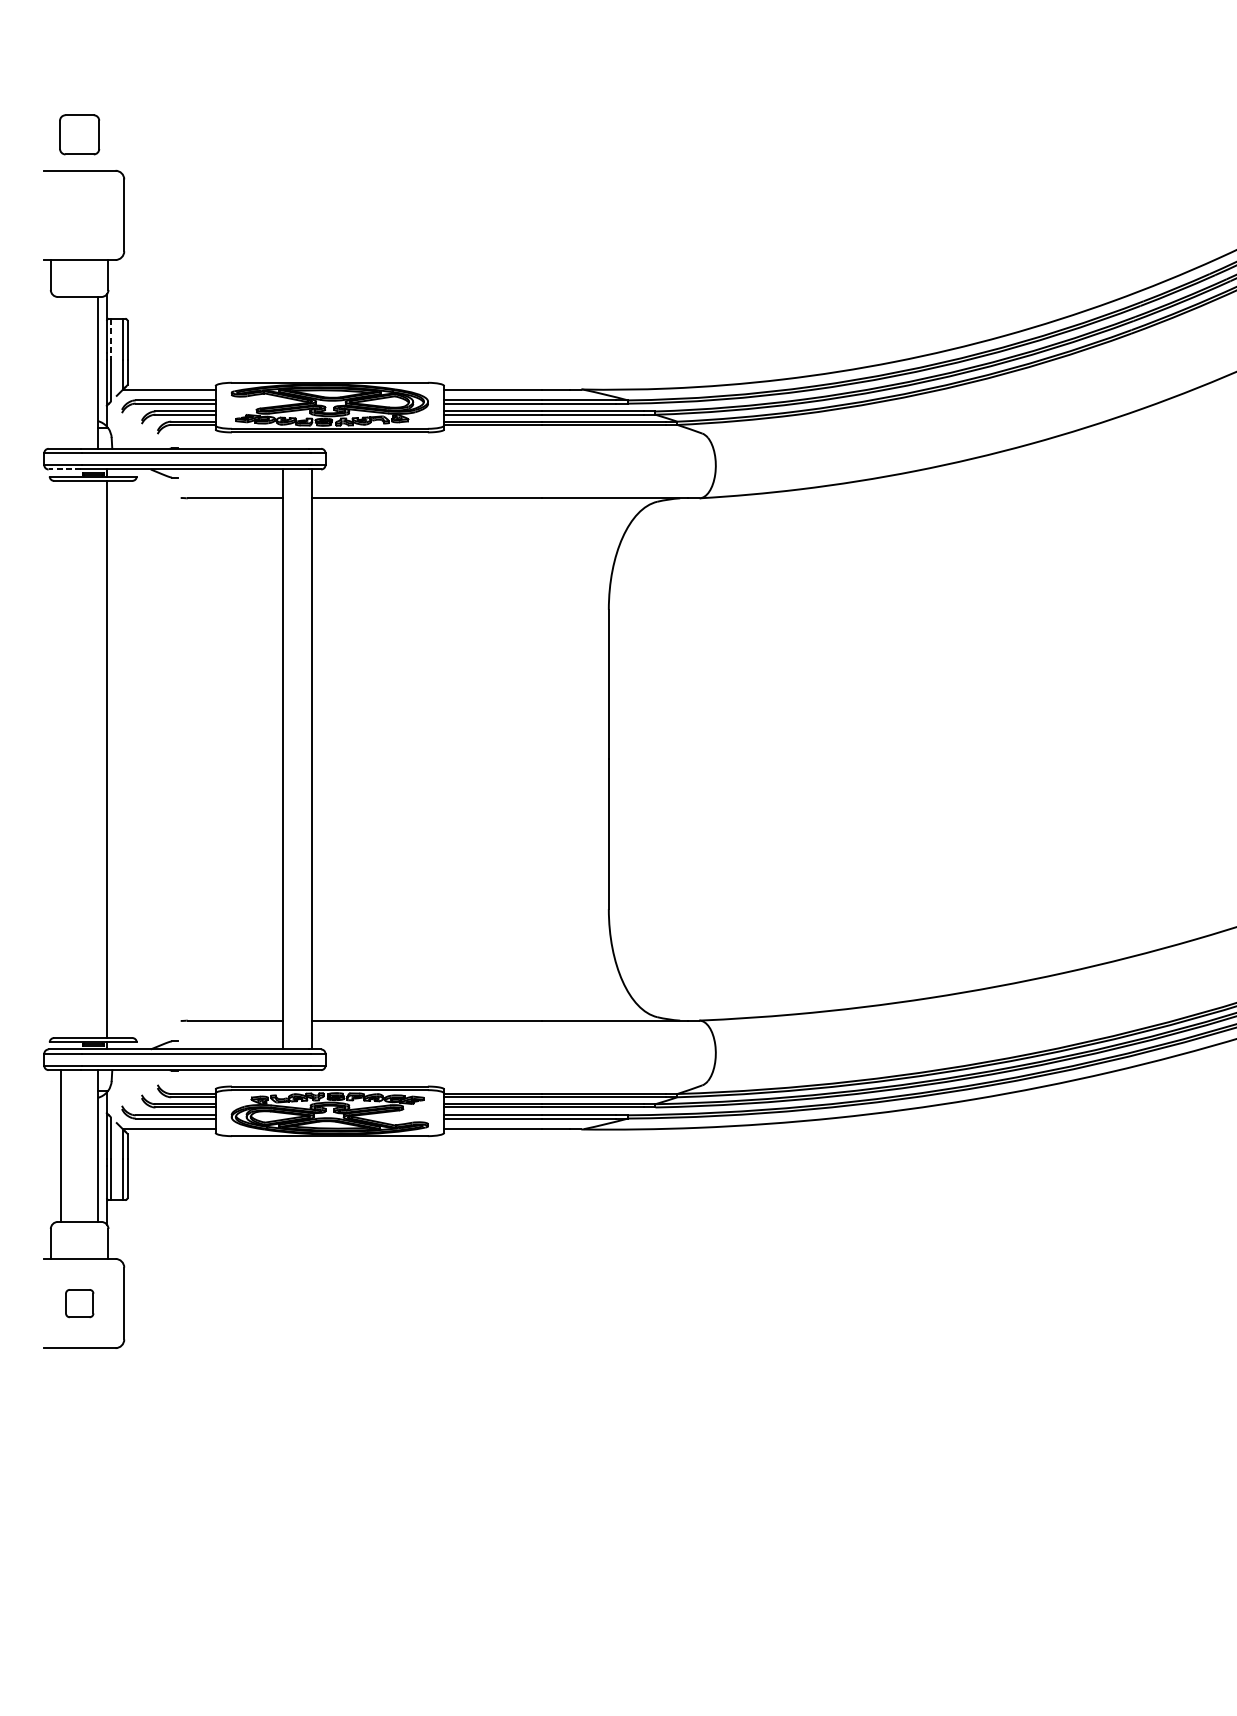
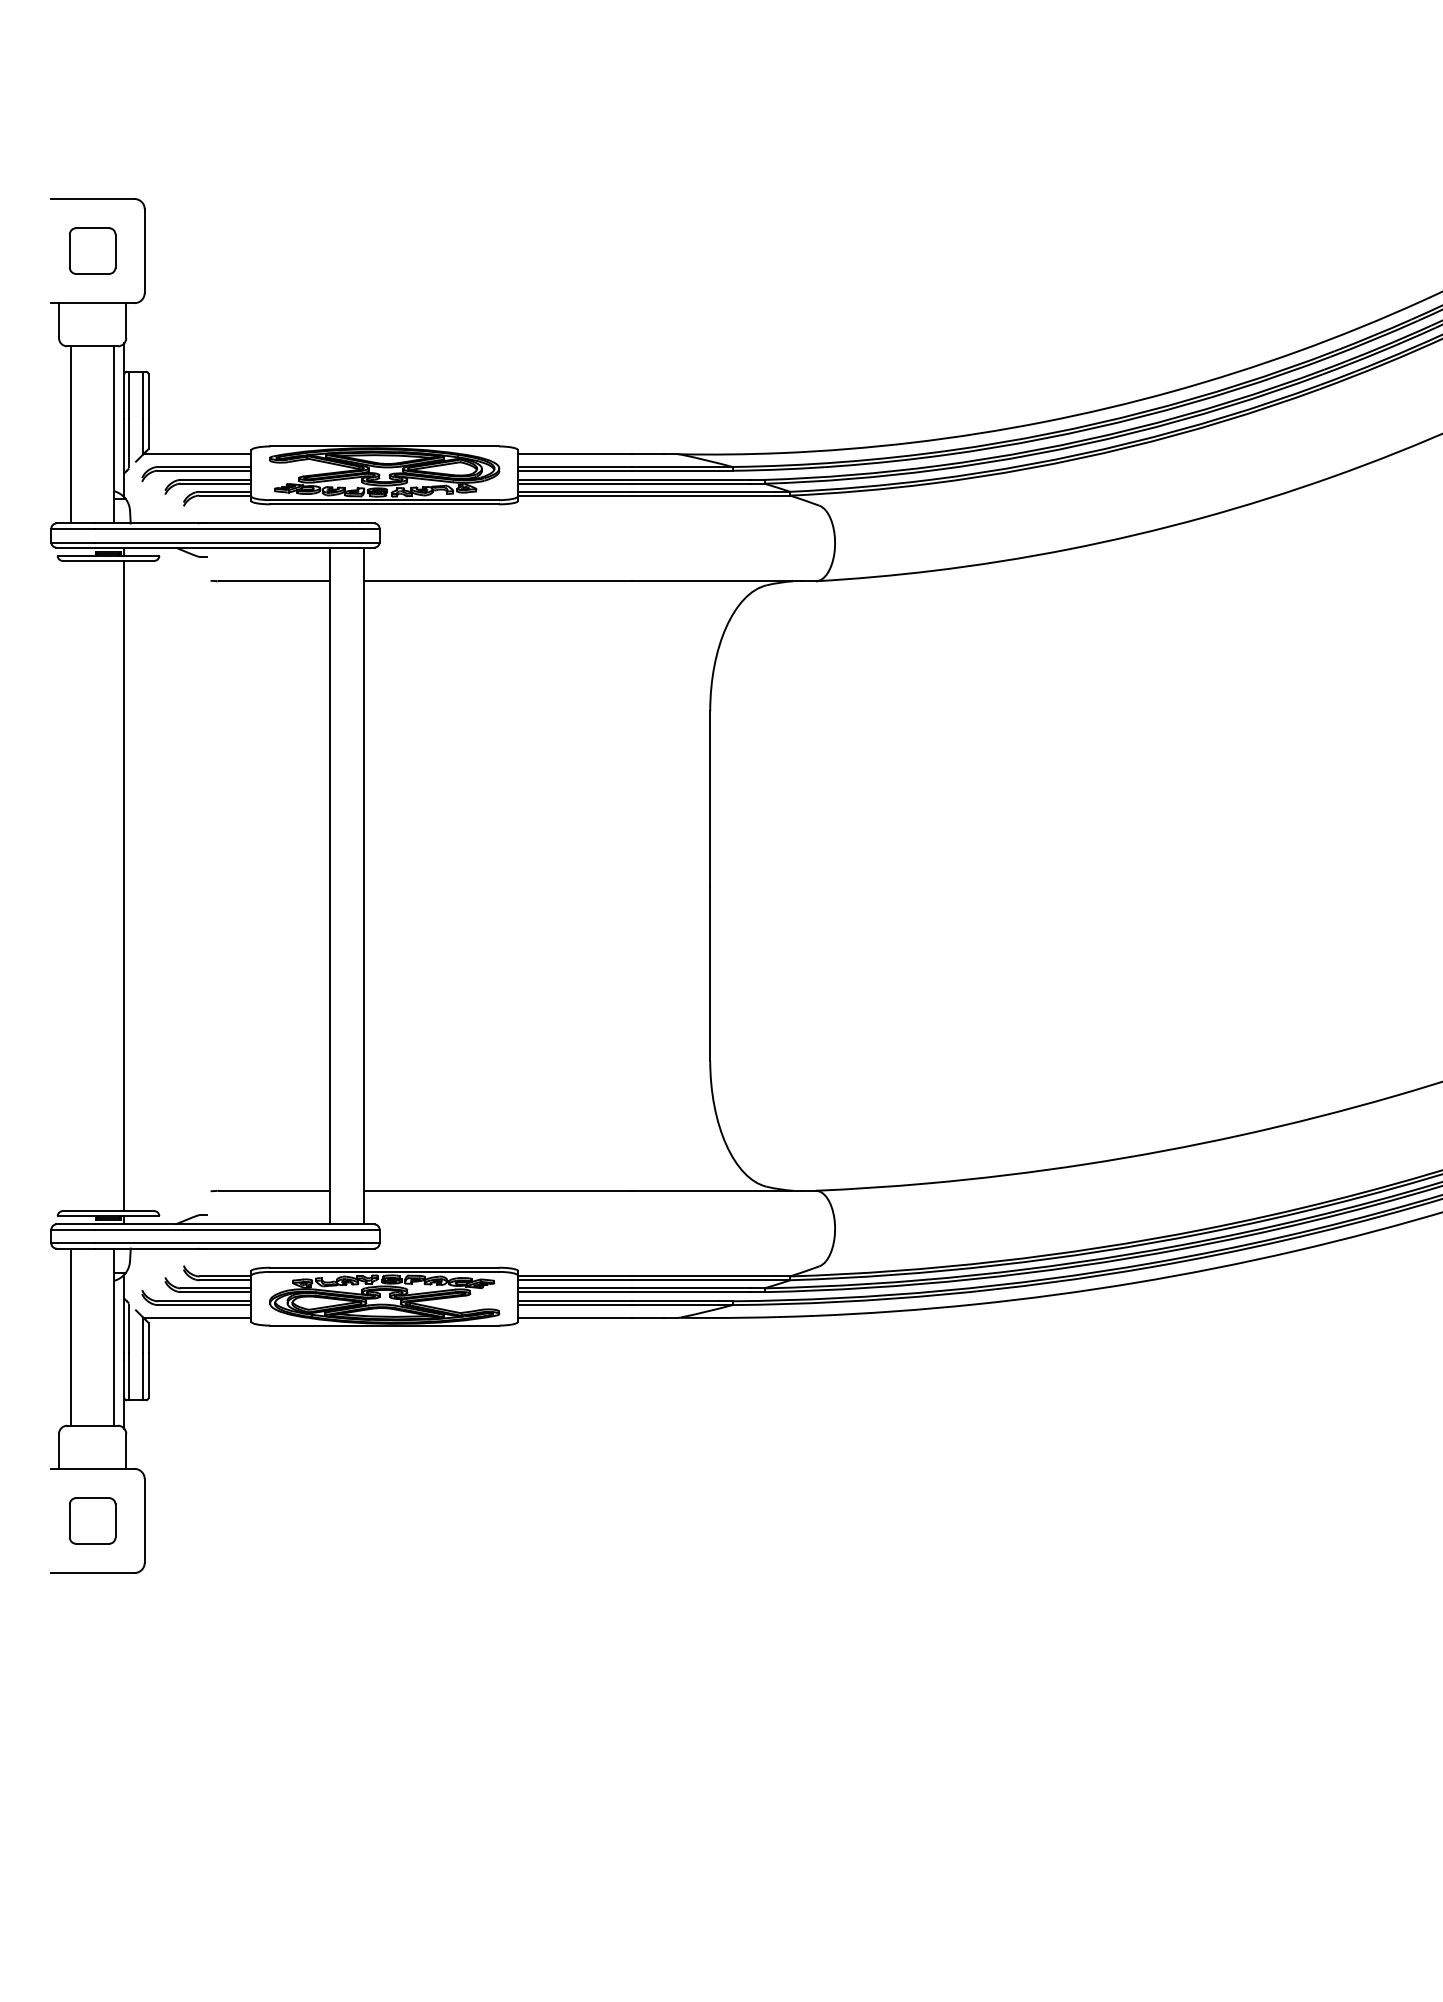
part: (79, 134) -> (92, 250), moved
line: (111, 339) -> (129, 395), dashed -> solid
line: (61, 372) -> (71, 434), added
line: (64, 469) -> (75, 547), dashed -> solid
part: (79, 1303) -> (92, 1520), size x1.43

